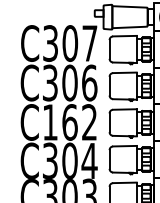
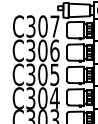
text: (69, 121) -> (42, 74), C162 -> C305

